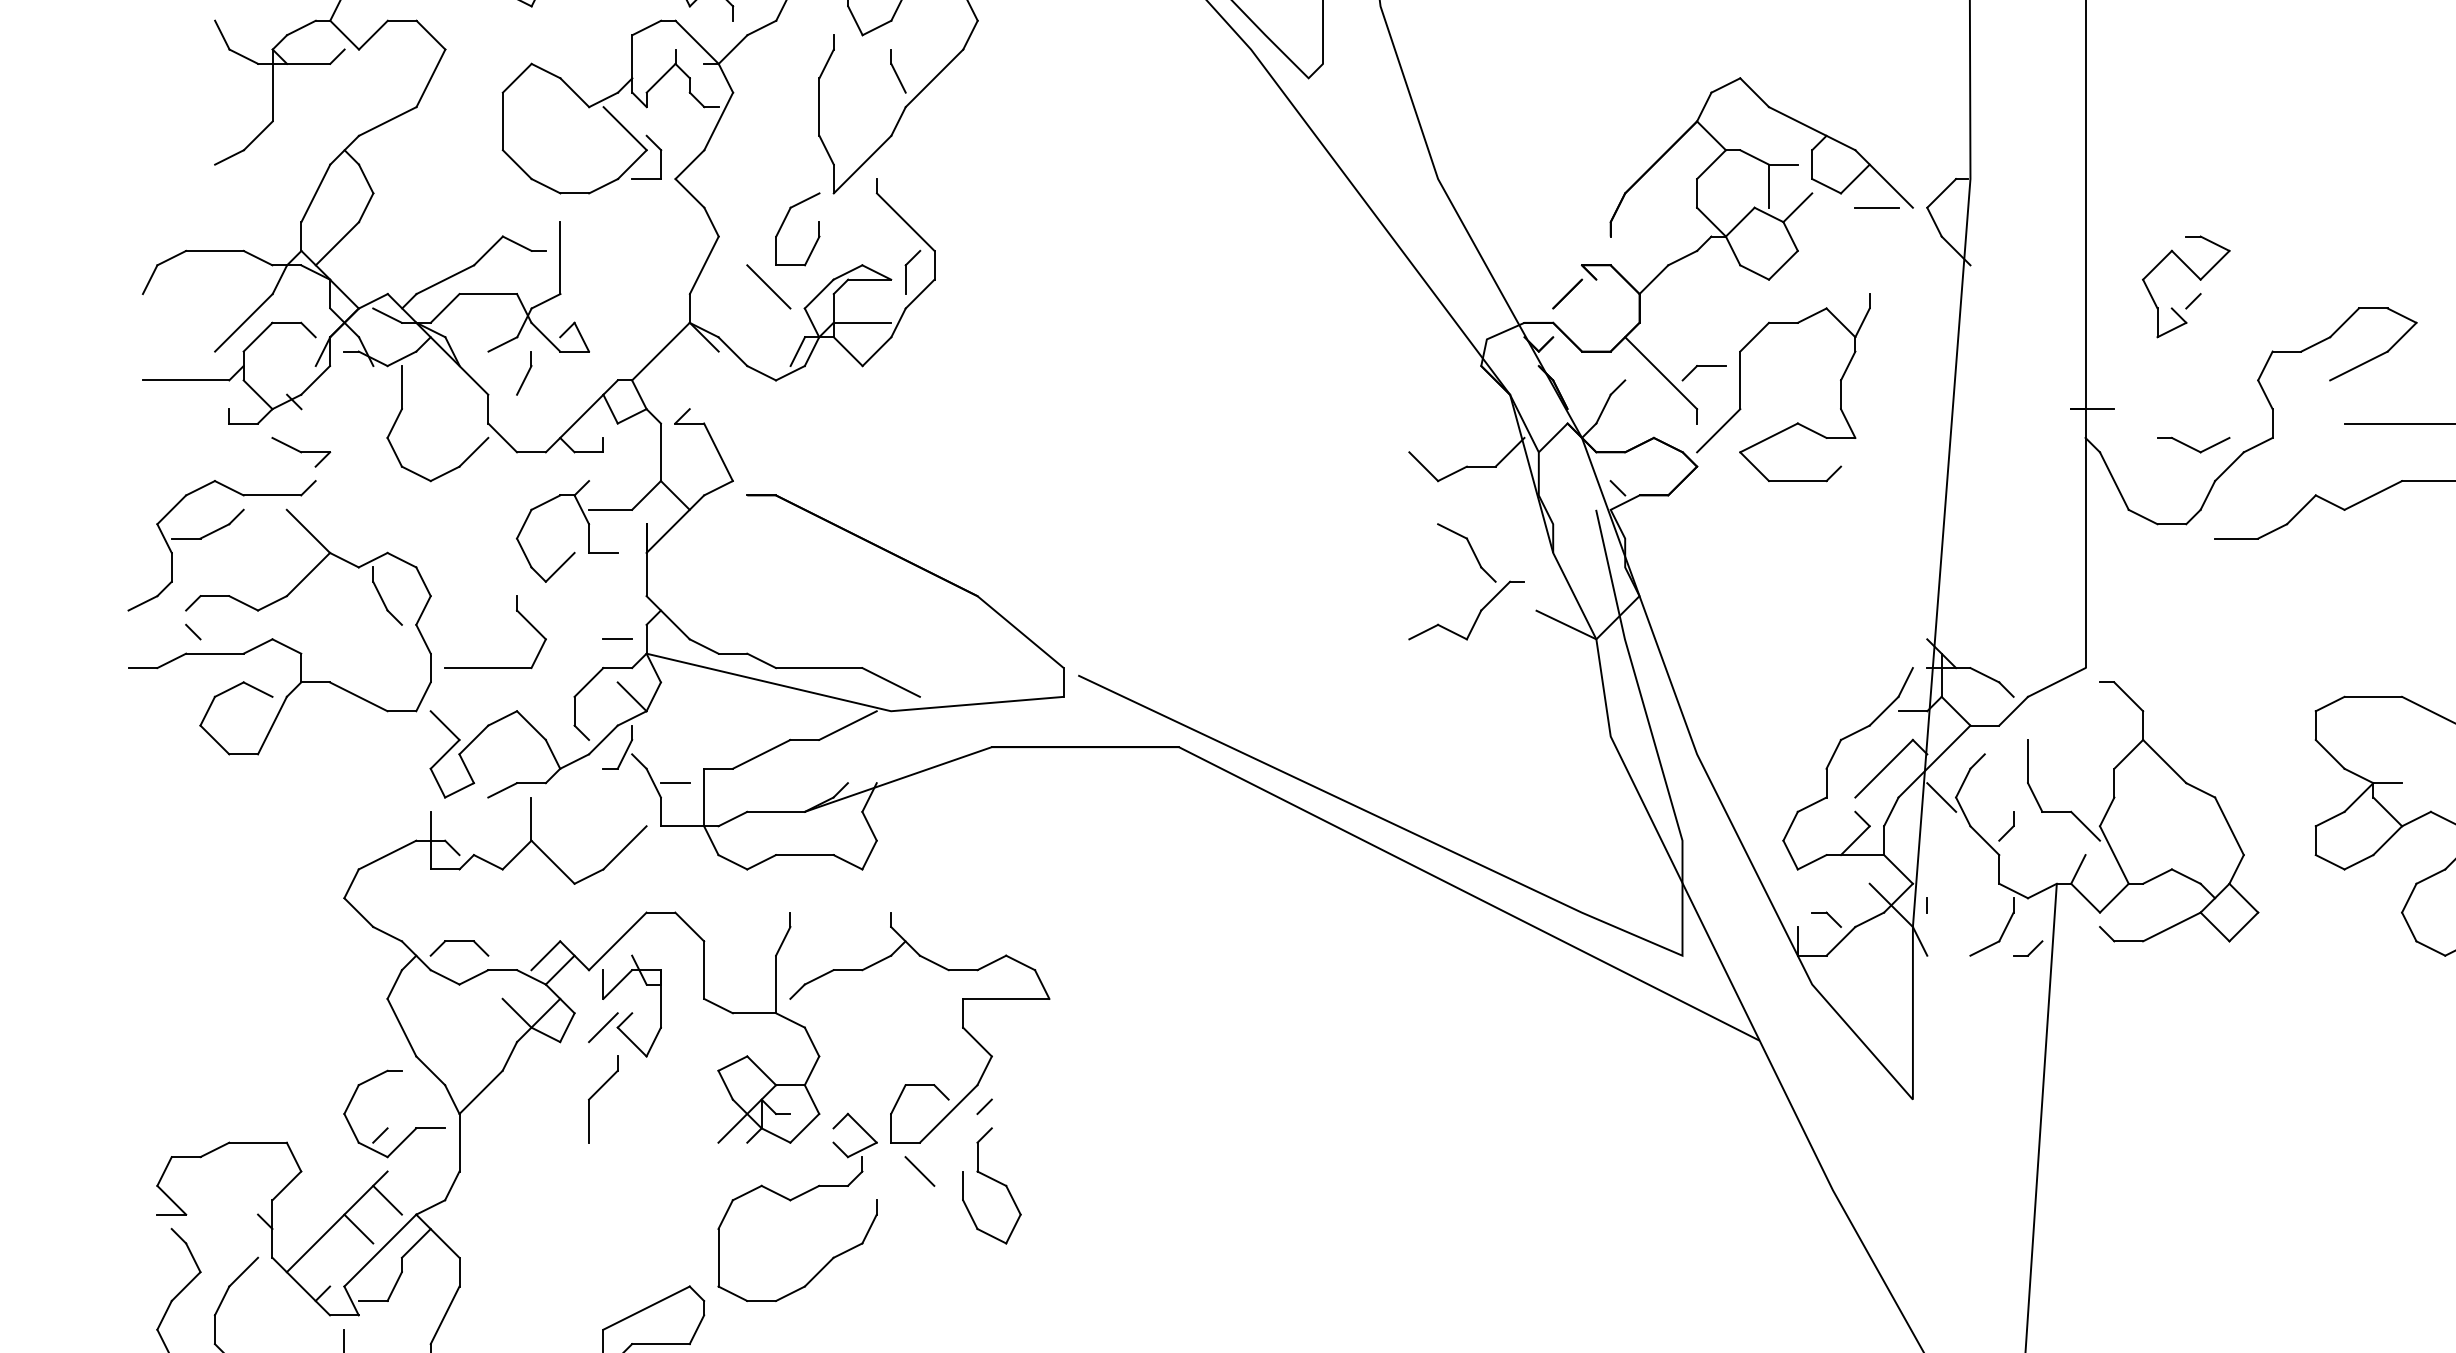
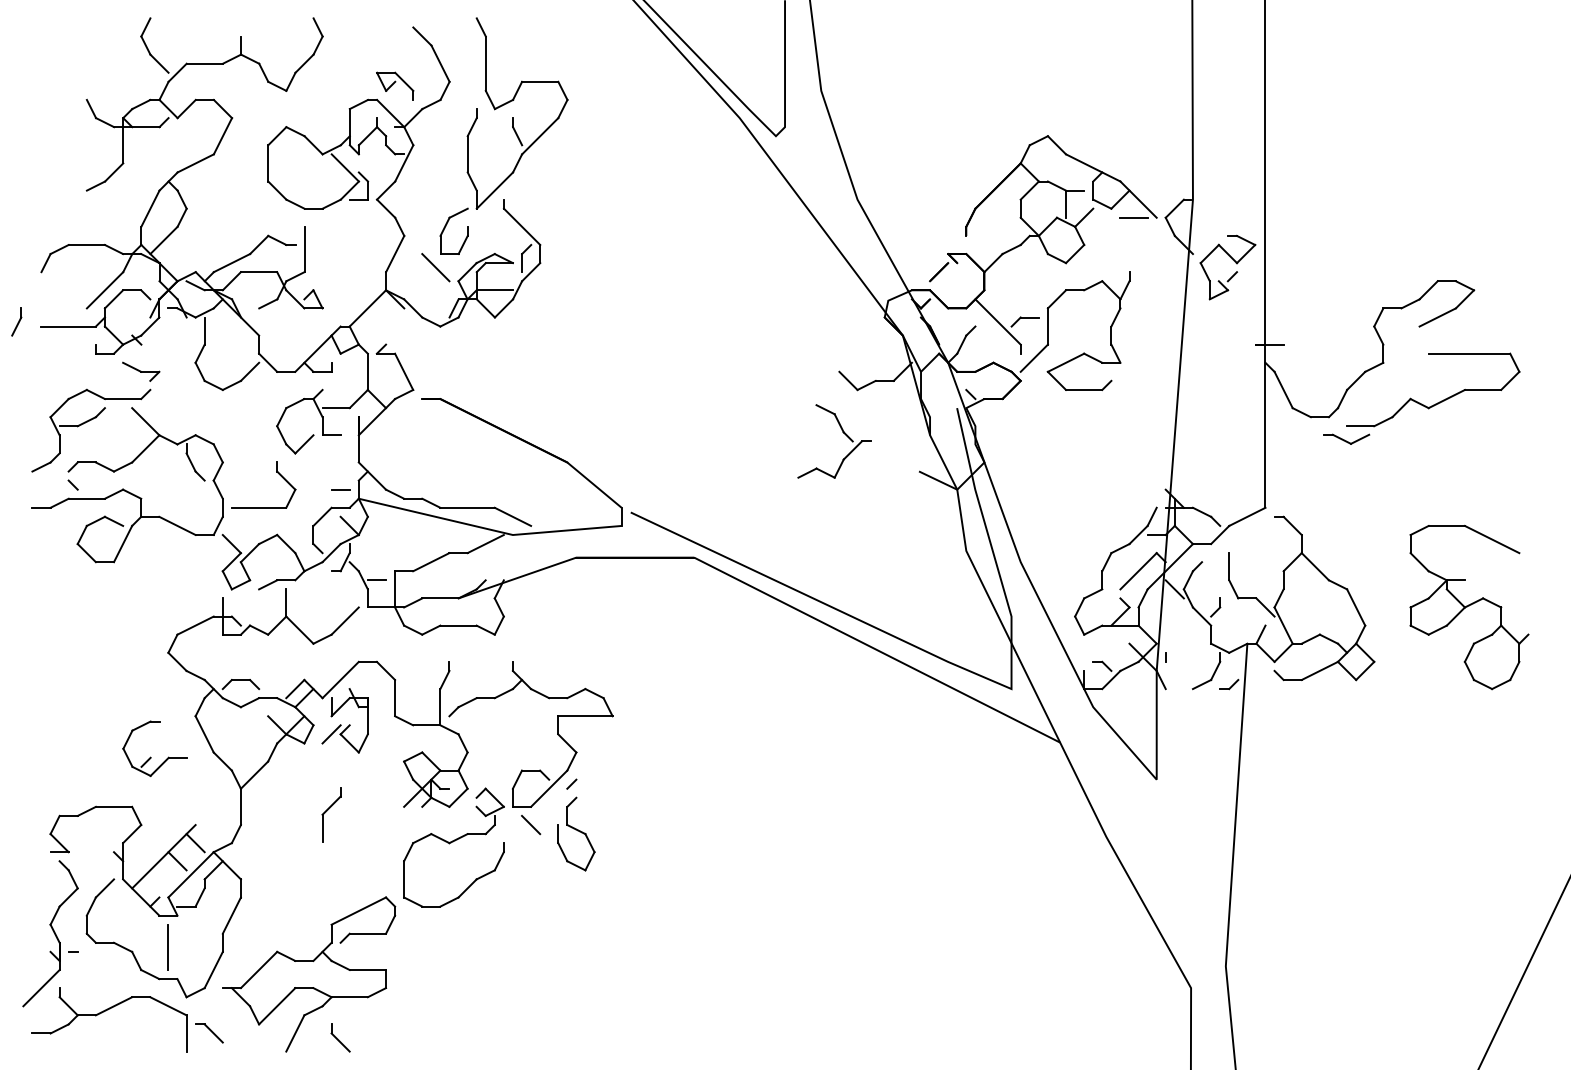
part: (2198, 280) -> (1235, 263), moved
part: (523, 372) -> (16, 321), moved
part: (2193, 443) -> (1346, 438), moved
part: (1479, 567) -> (842, 432), moved
part: (603, 1099) -> (331, 814), moved
part: (387, 1126) -> (150, 756), moved

